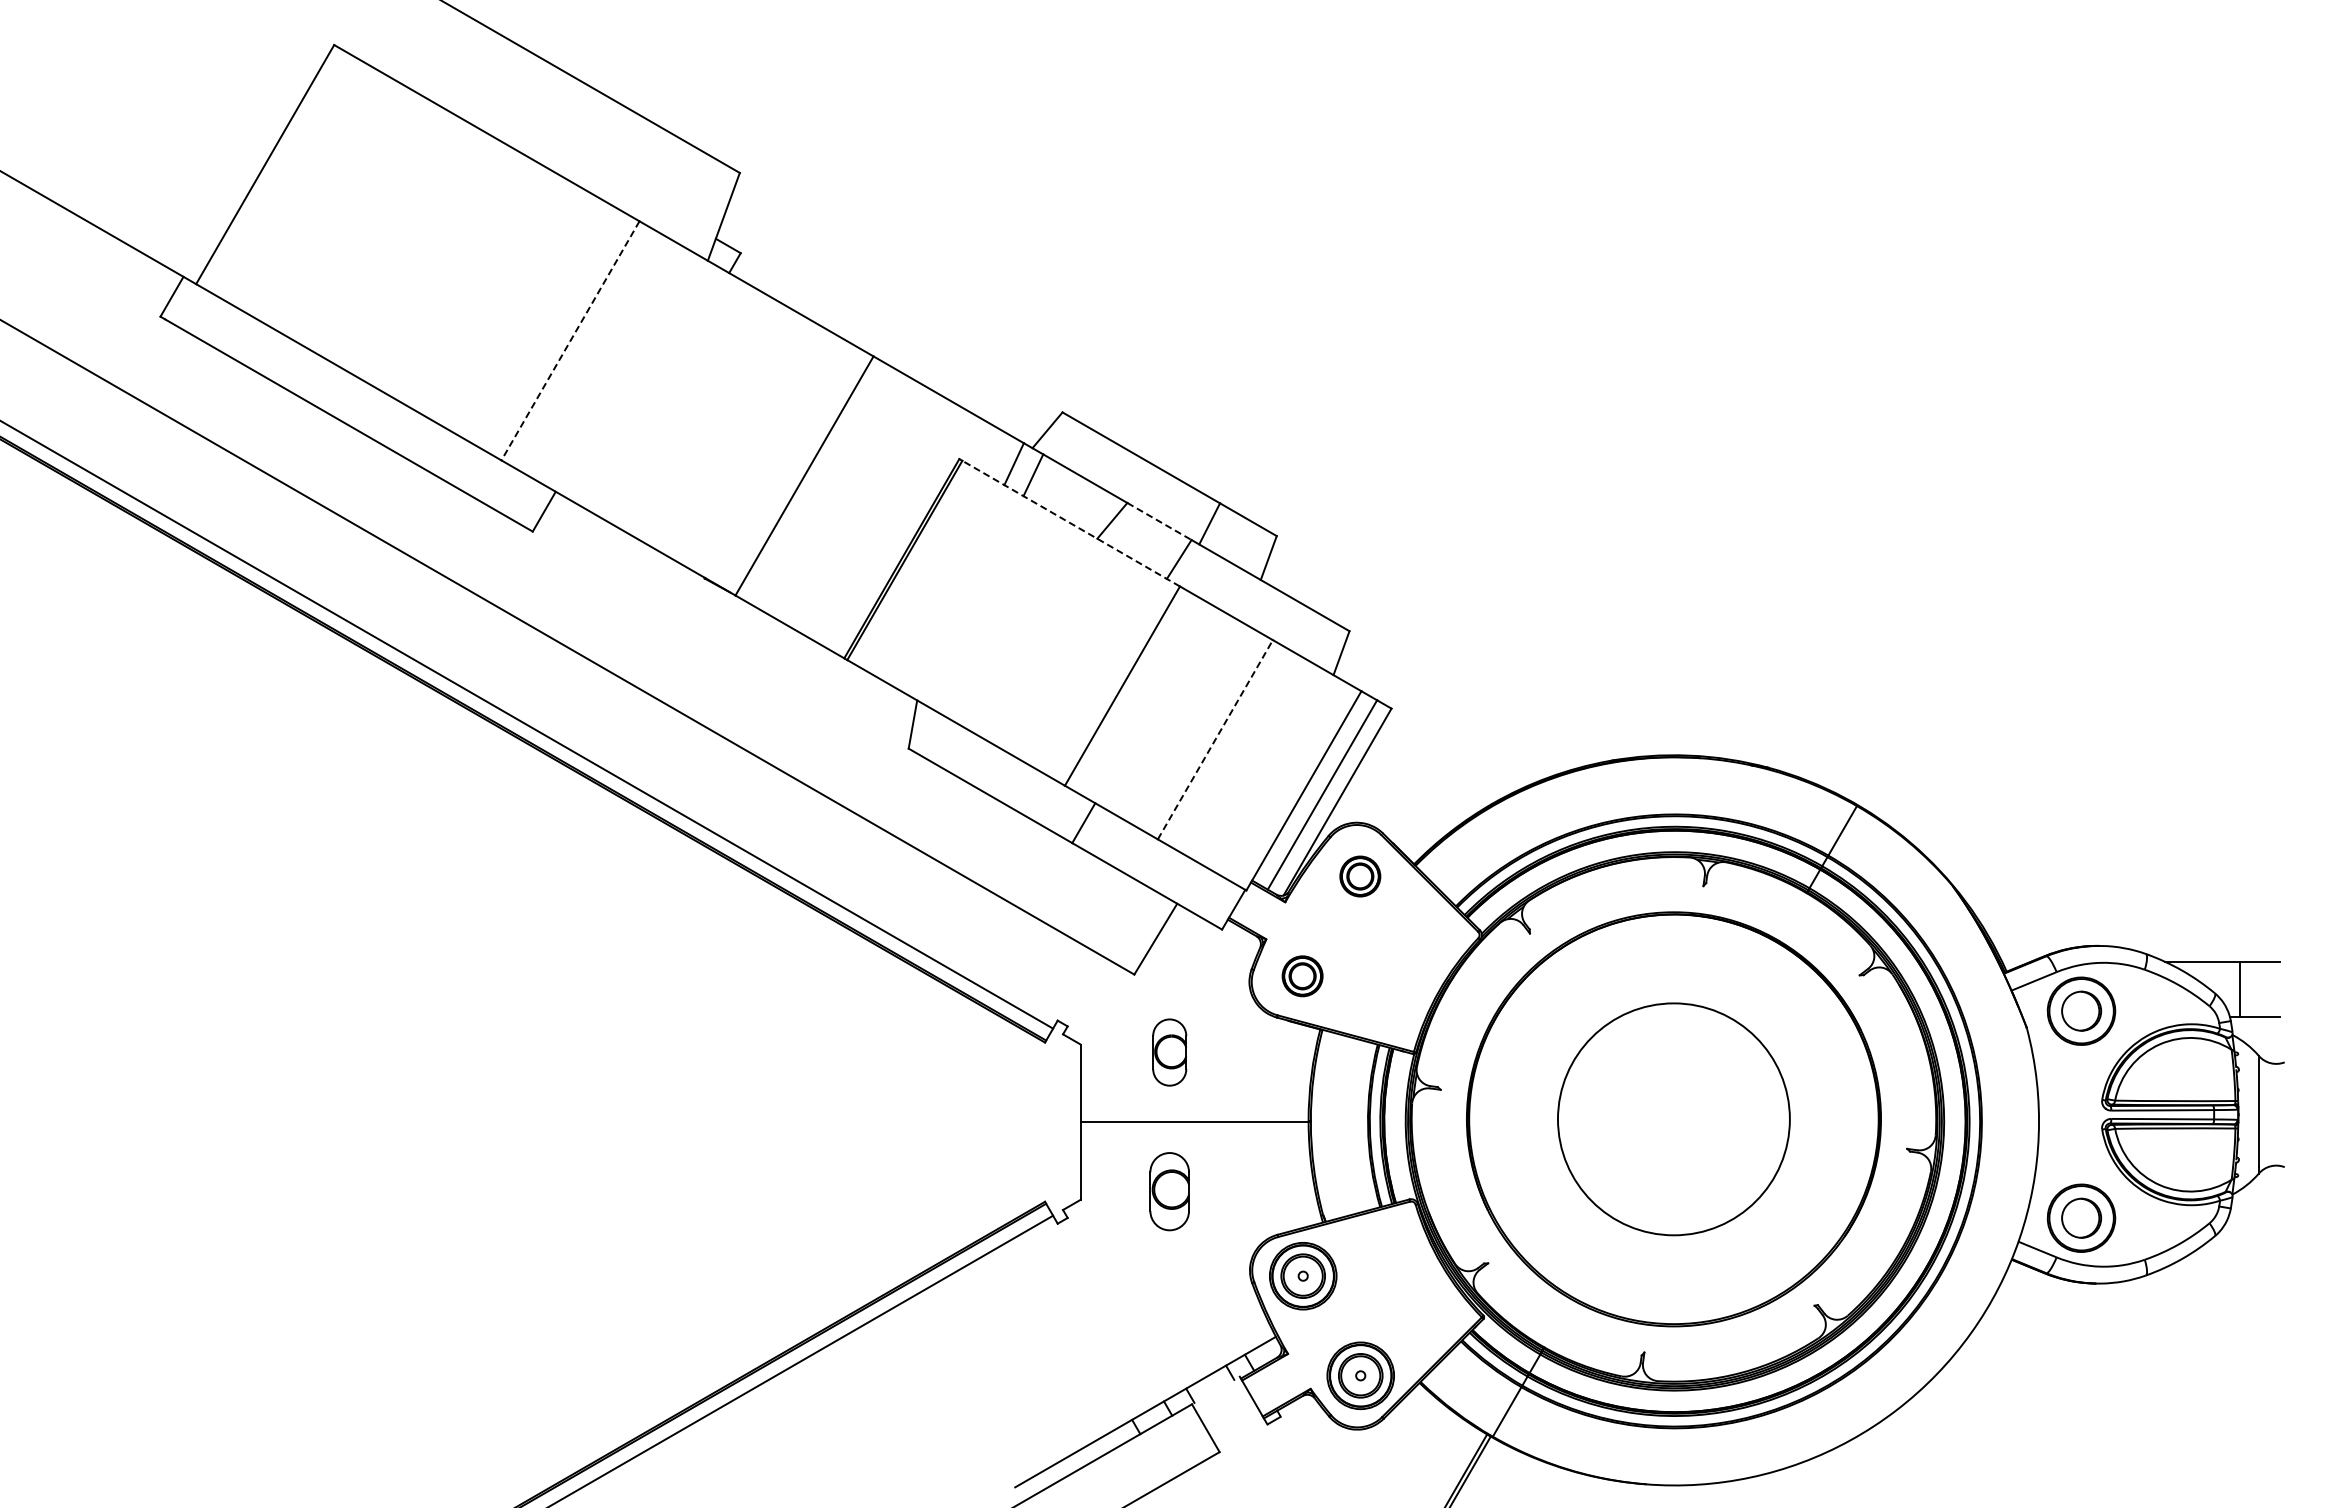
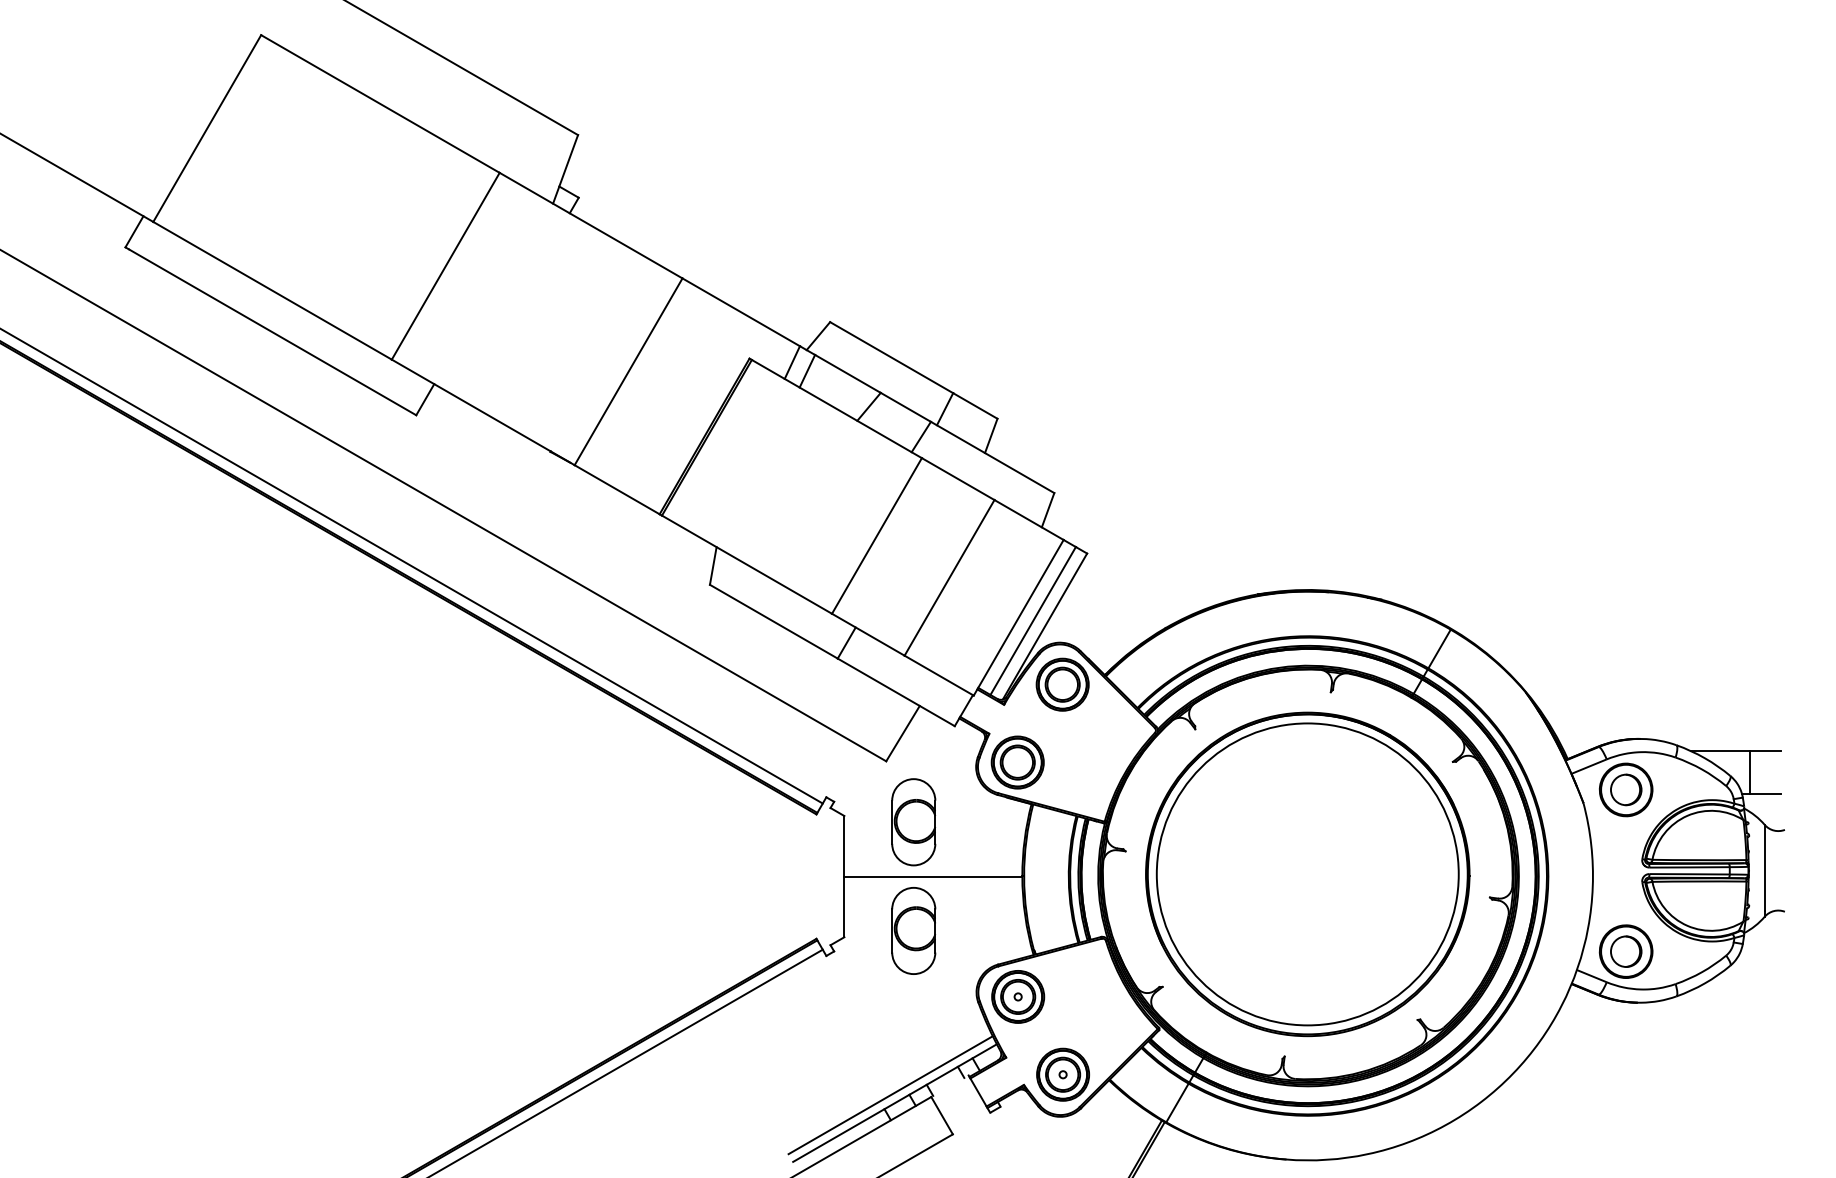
line: (570, 341) -> (445, 266), dashed -> solid
line: (1159, 521) -> (905, 407), dashed -> solid
line: (1071, 523) -> (837, 408), dashed -> solid
line: (1215, 739) -> (949, 577), dashed -> solid
part: (1360, 876) -> (1062, 684), size x1.67
part: (1302, 976) -> (1017, 762), size x1.67
part: (1169, 1052) -> (913, 822), size x1.67
circle: (1673, 1119) -> (1307, 874), size x1.67
part: (1169, 1191) -> (913, 930), size x1.43
line: (1139, 1401) -> (890, 1094), added

